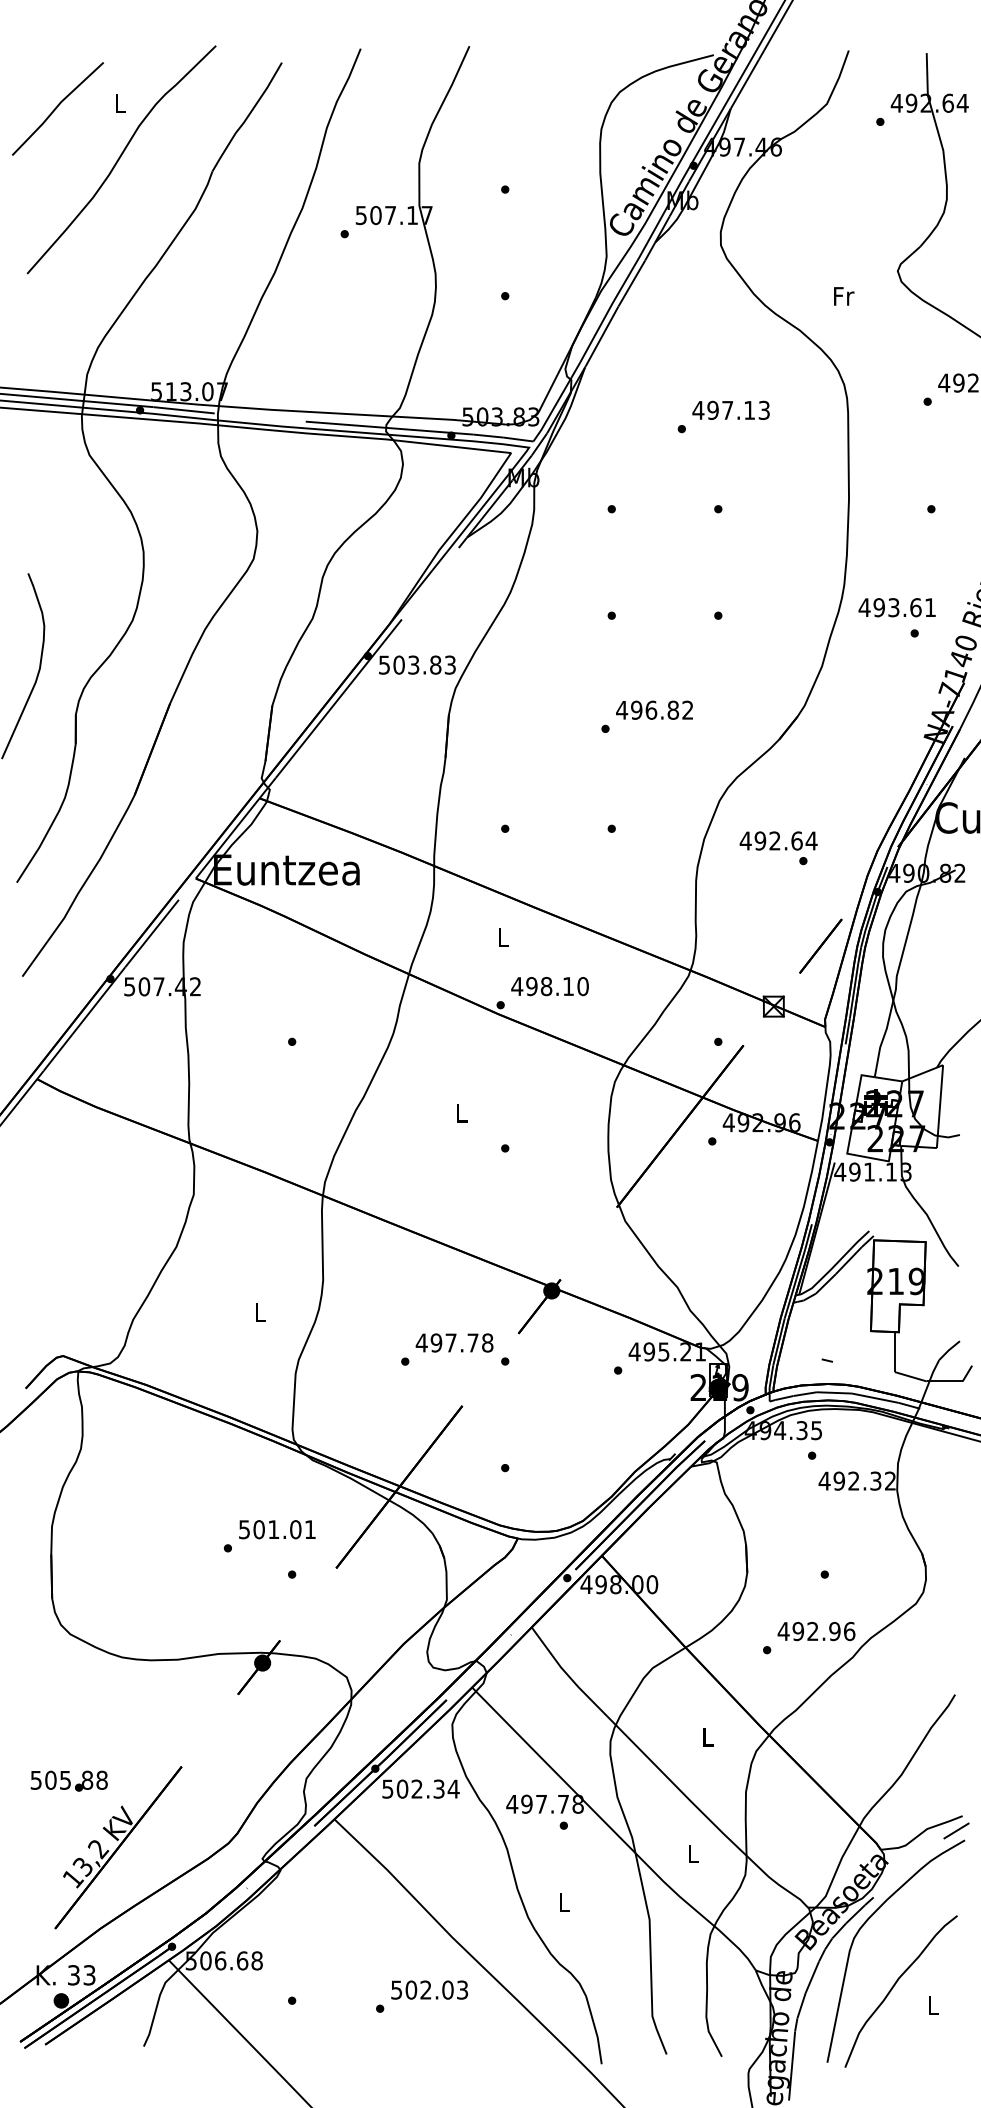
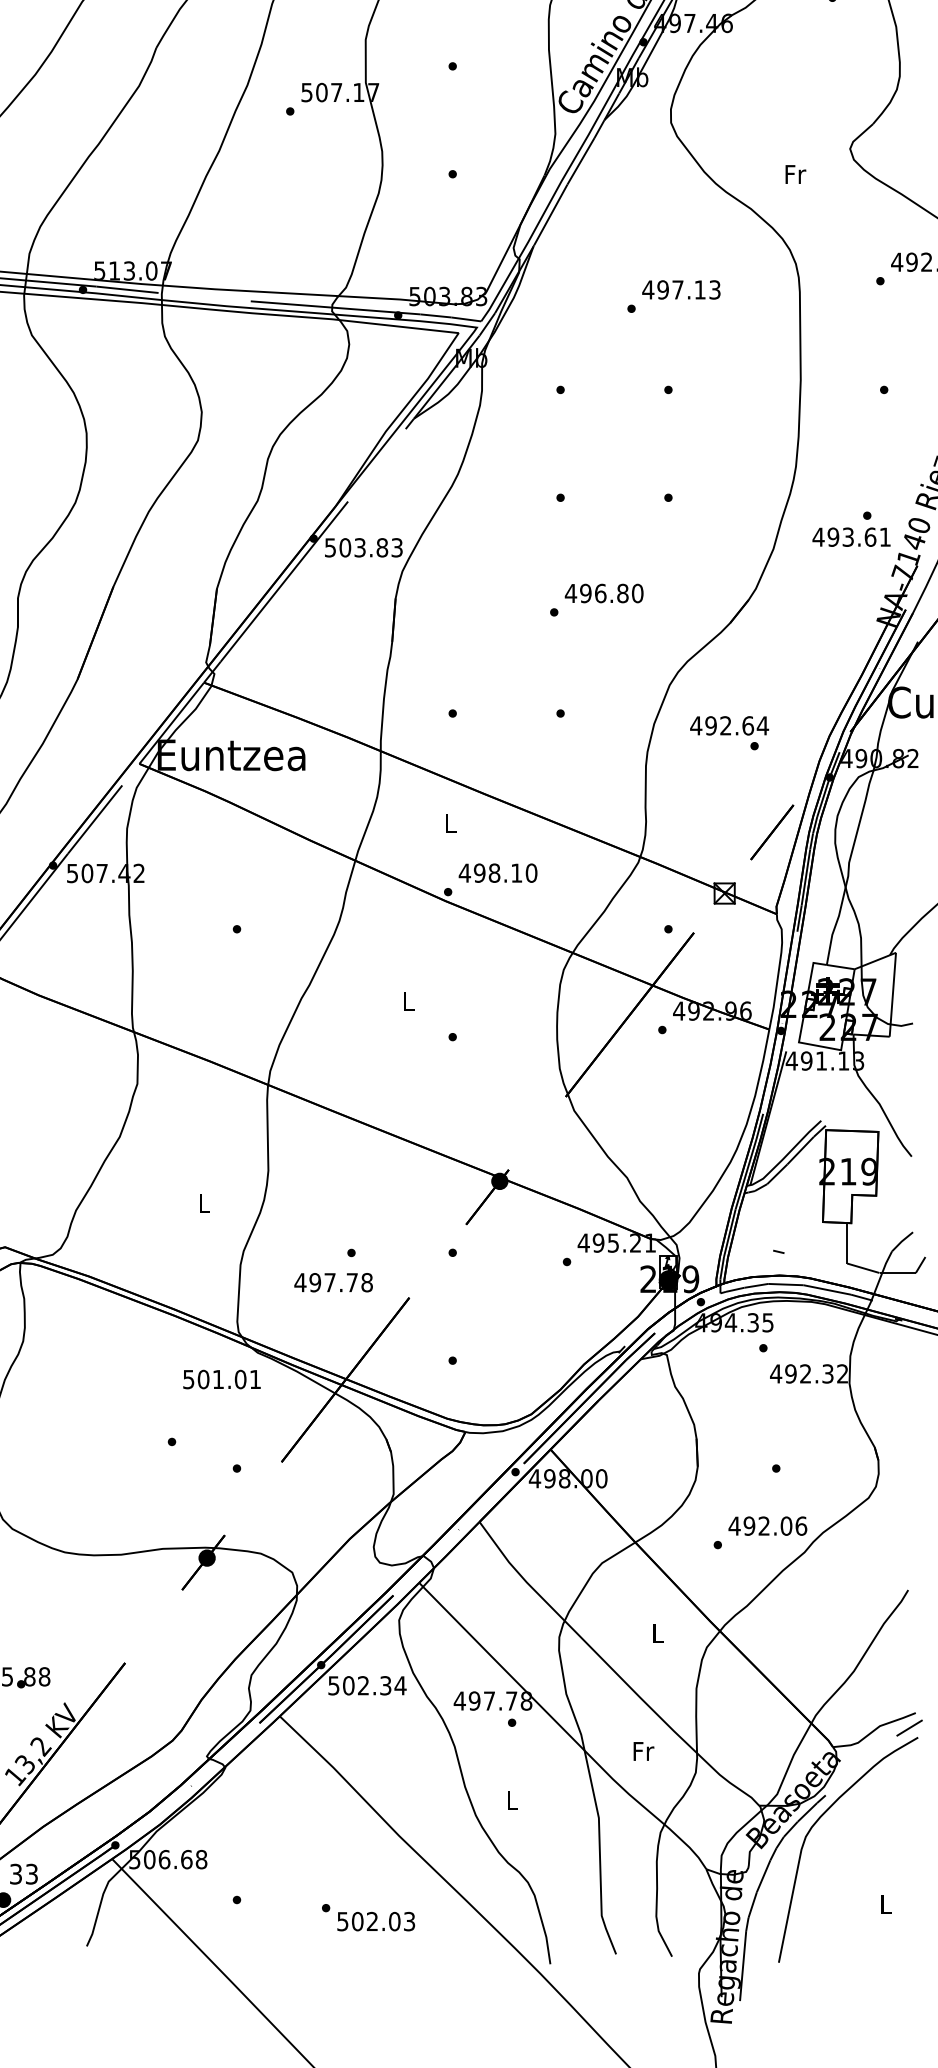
text: (896, 607) -> (850, 537), moved
text: (687, 709) -> (637, 592), 496.82 -> 496.80
text: (454, 1342) -> (333, 1282), moved
text: (277, 1529) -> (222, 1379), moved
text: (834, 1631) -> (786, 1526), 492.96 -> 492.06
text: (694, 1853) -> (644, 1750), L -> Fr
curve: (893, 1988) -> (845, 1887), removed
text: (429, 1989) -> (376, 1920), moved

